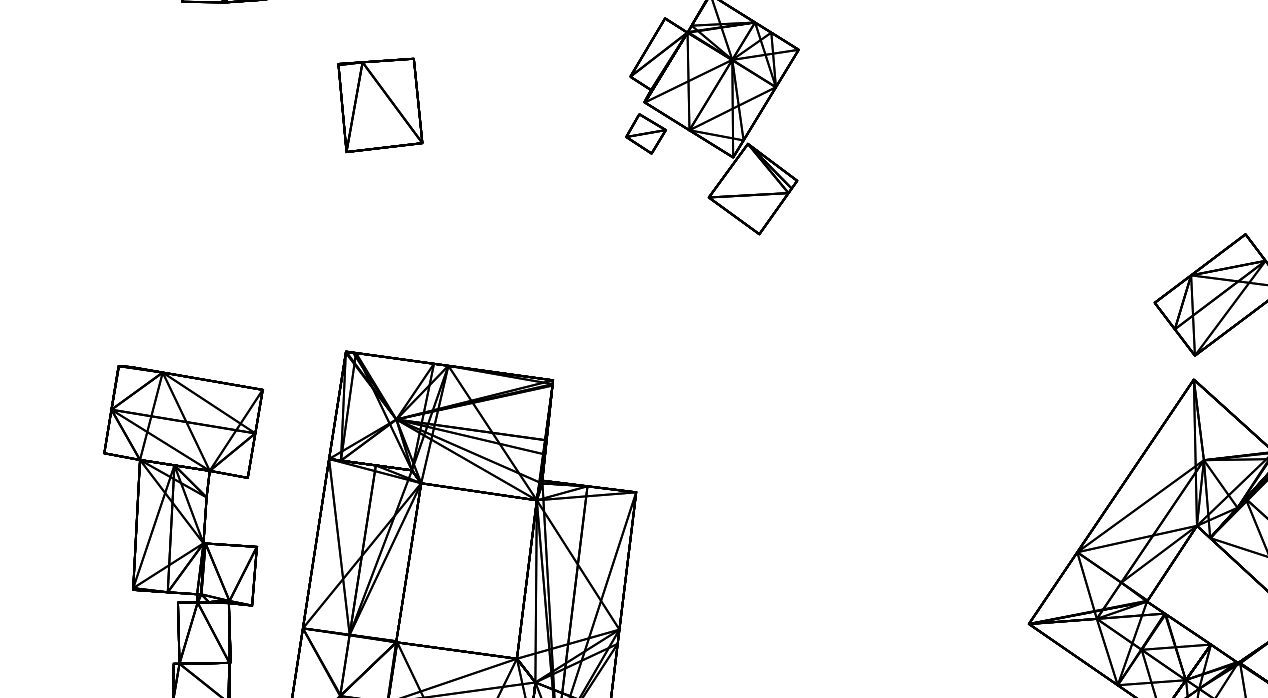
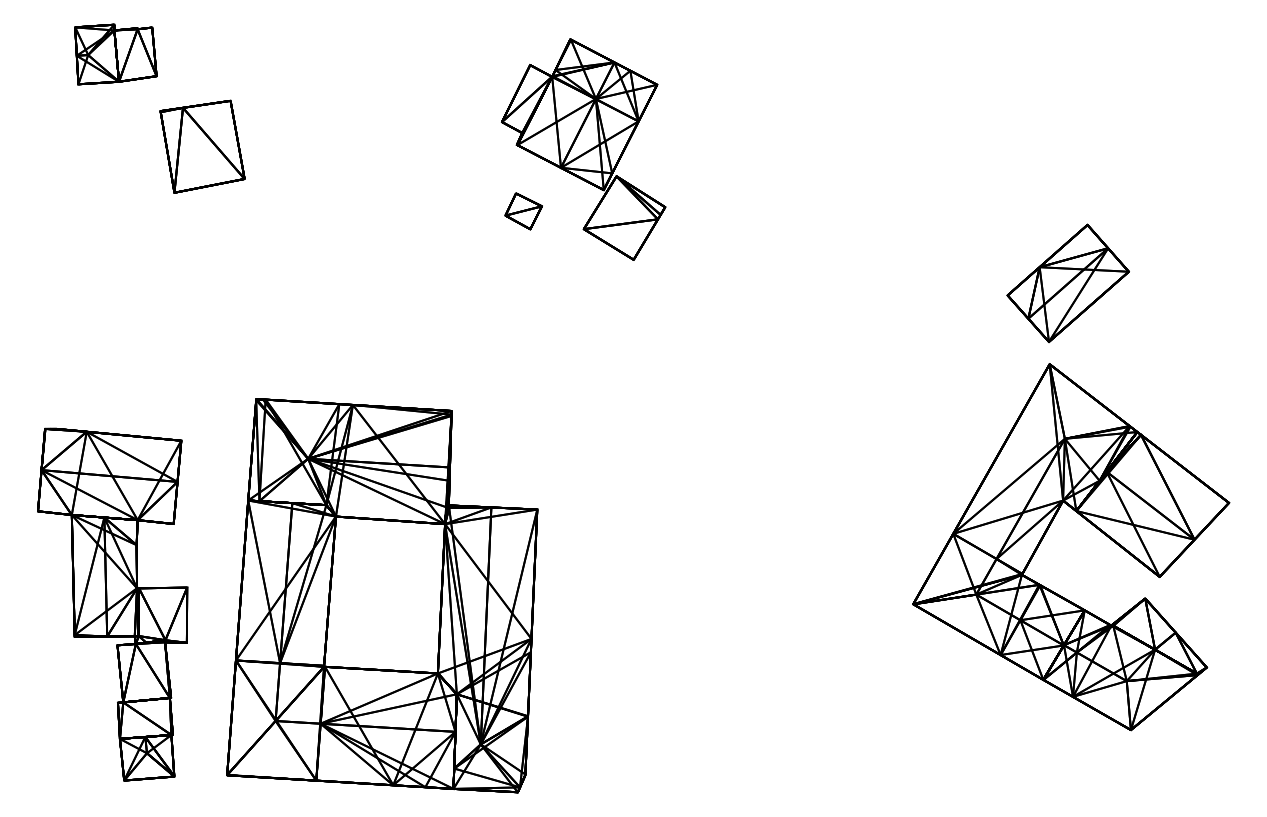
part: (380, 105) -> (202, 146), moved
part: (645, 134) -> (523, 211), moved

